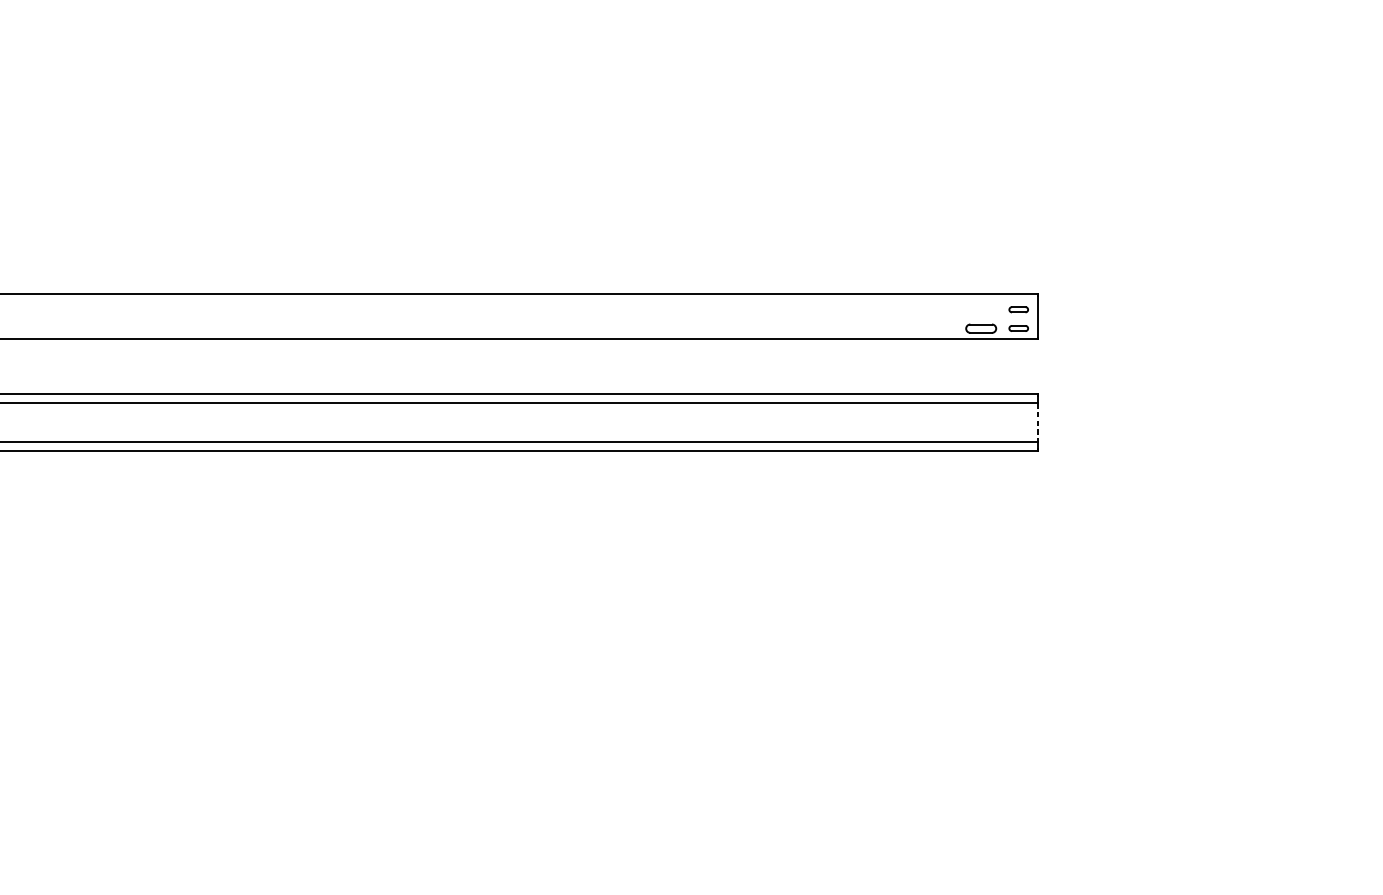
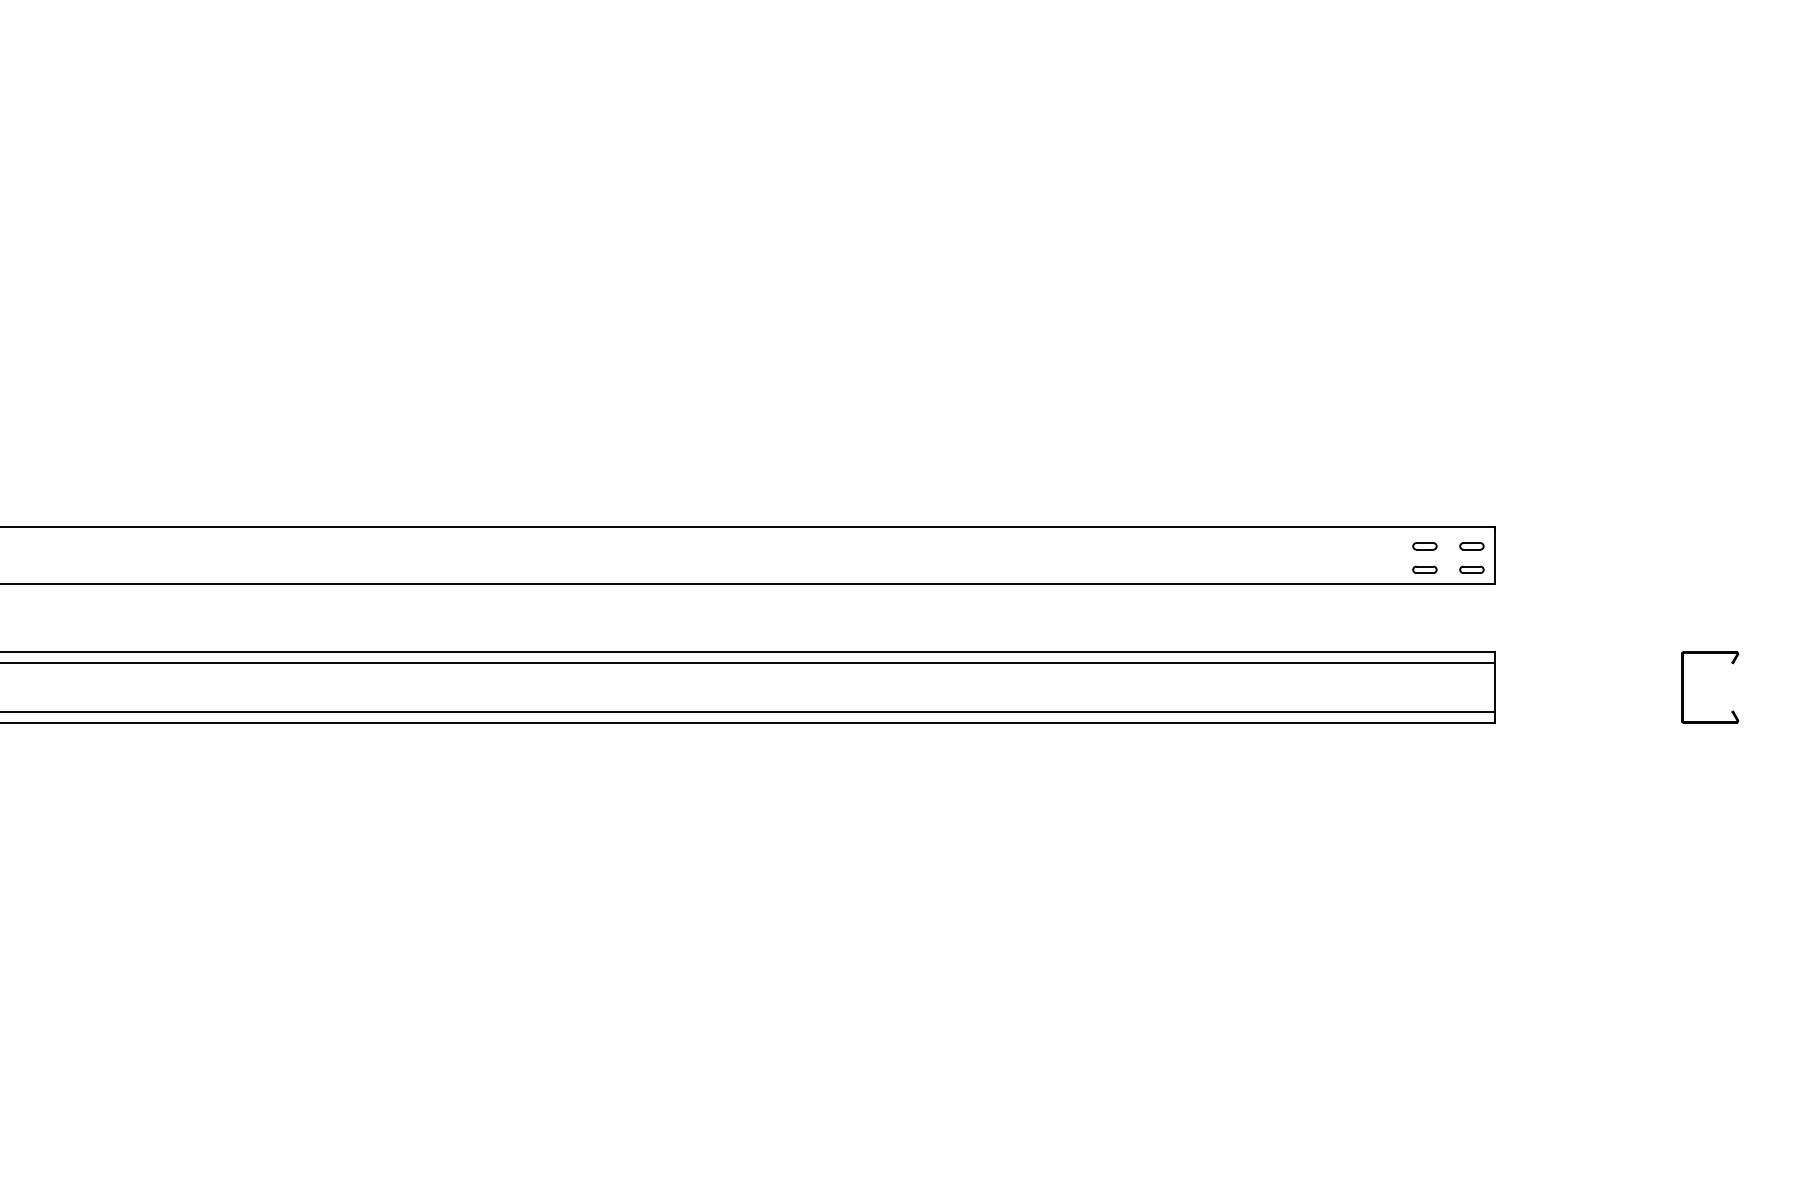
part: (980, 309) -> (1424, 546), added
part: (980, 328) -> (1424, 569), size x0.62
line: (1037, 422) -> (1495, 687), dashed -> solid
part: (1187, 422) -> (1683, 687), added

